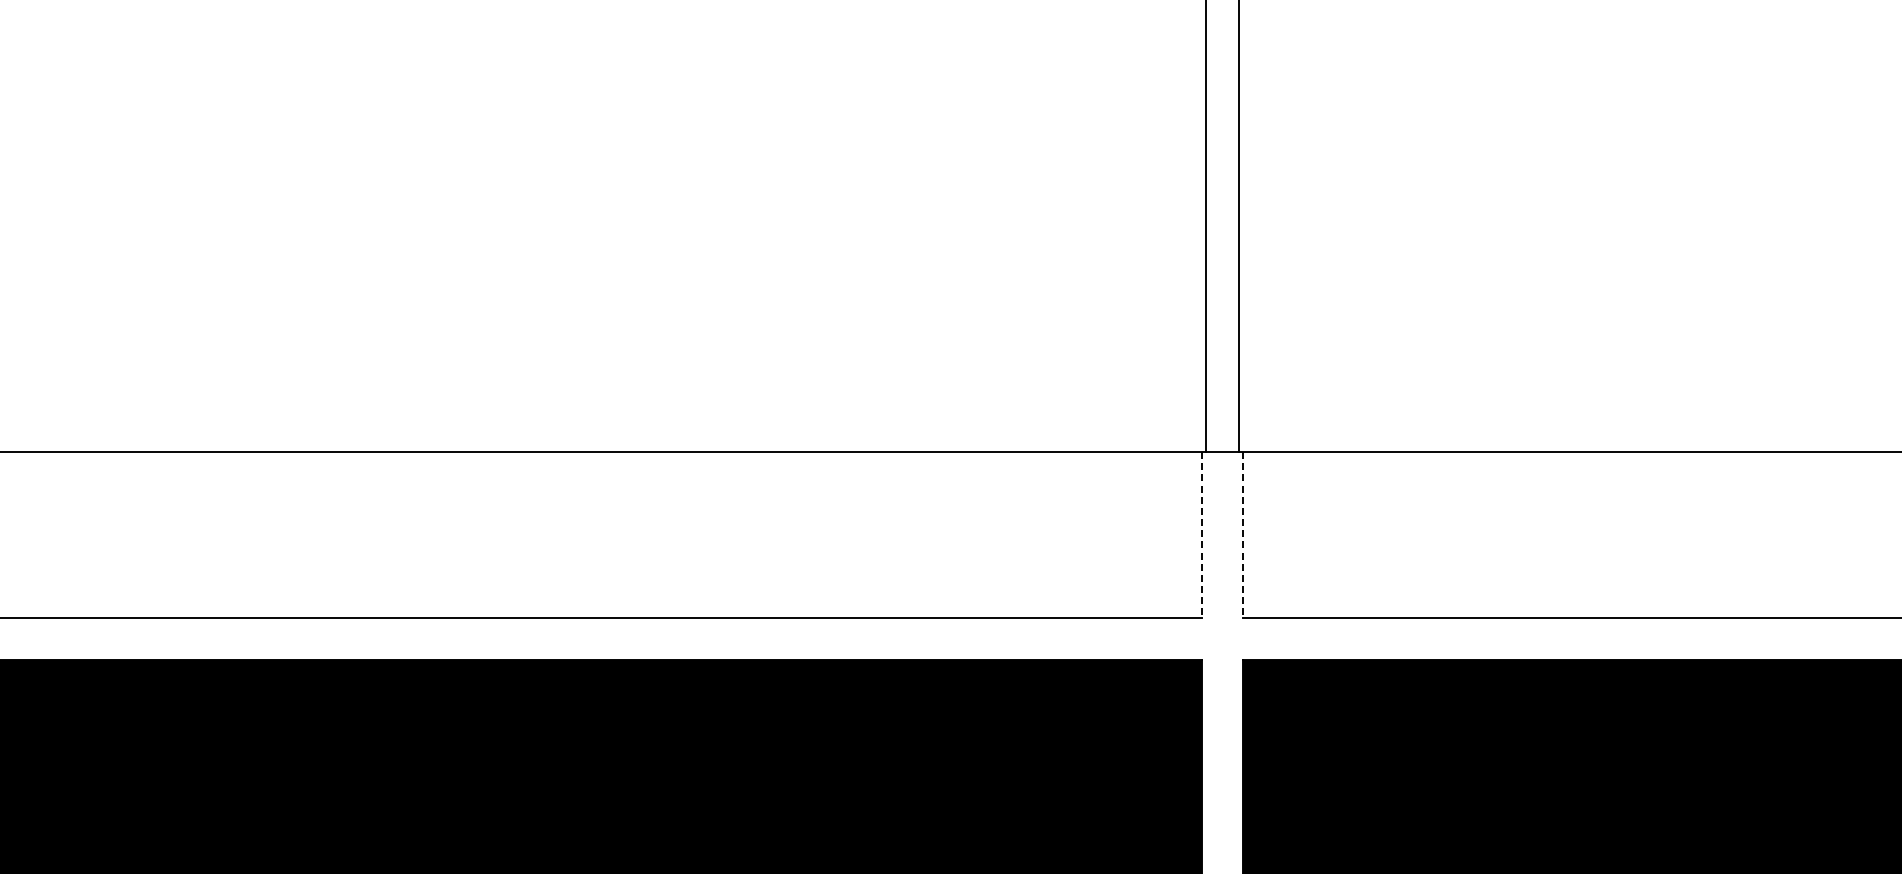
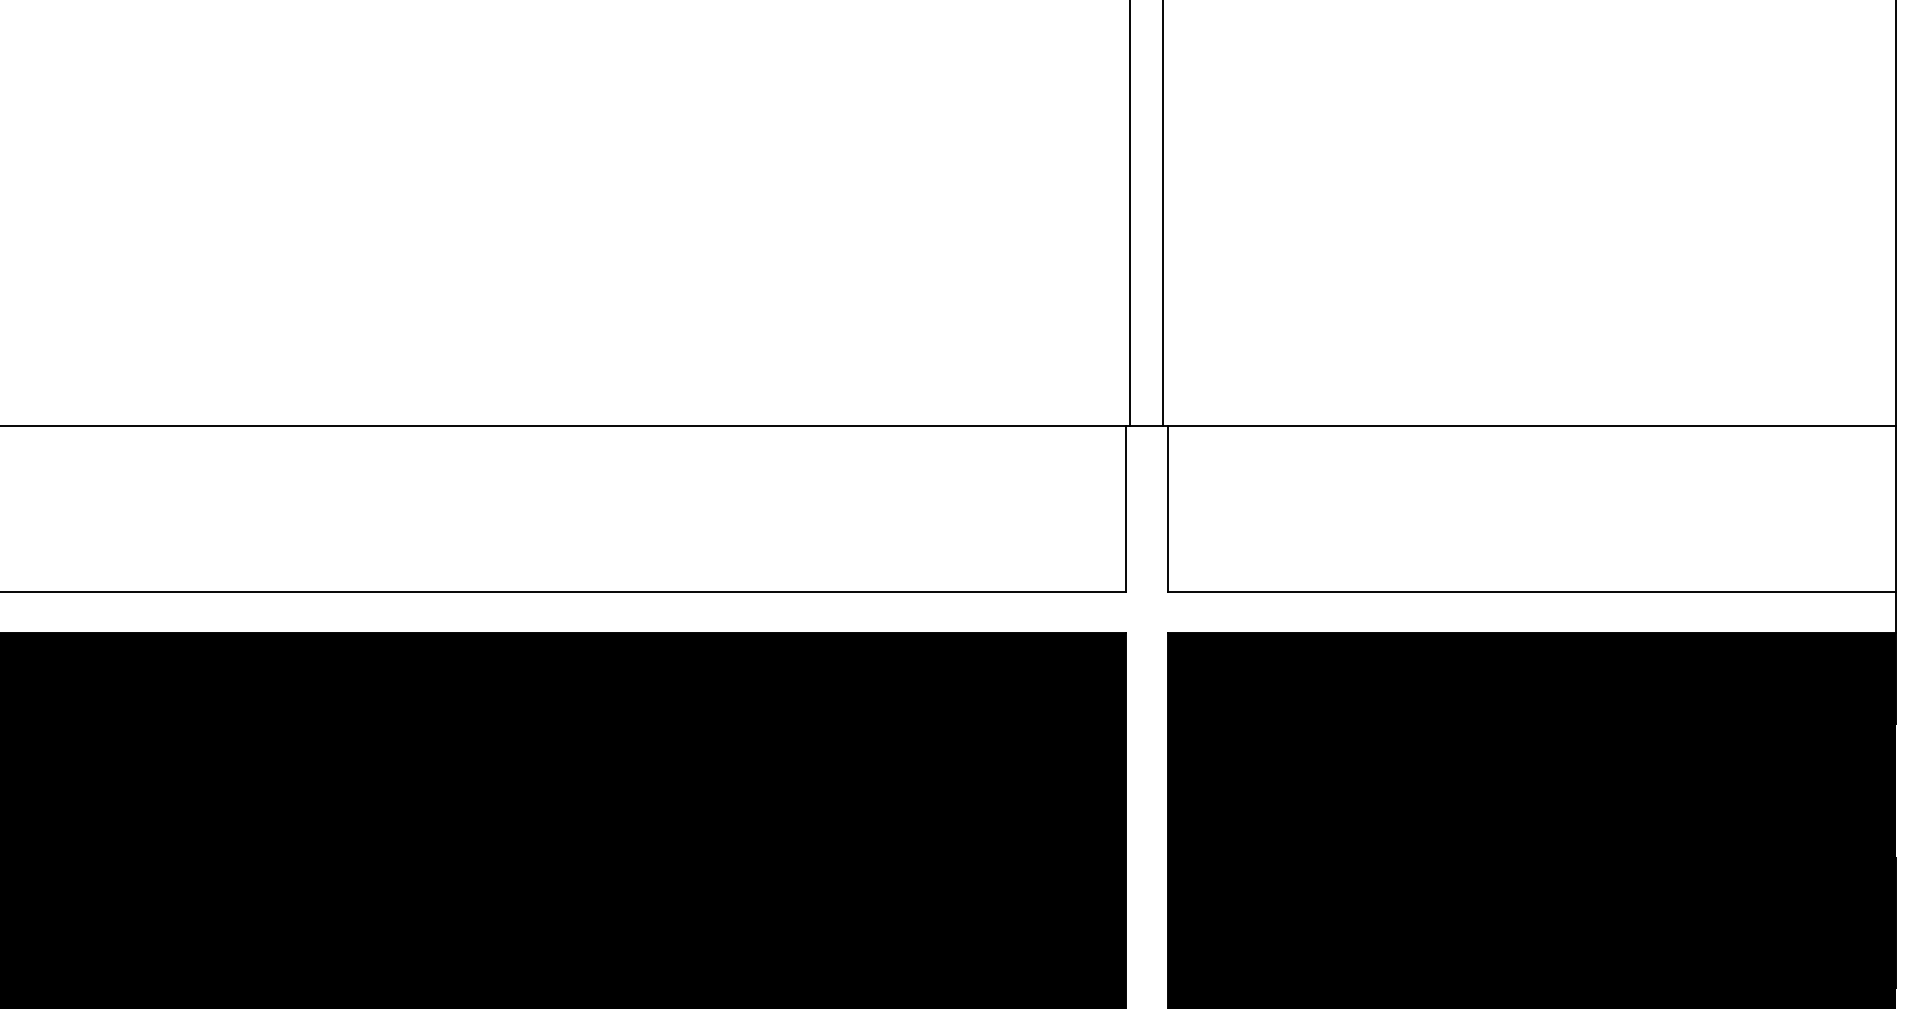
line: (1202, 536) -> (1126, 509), dashed -> solid
line: (1243, 536) -> (1167, 509), dashed -> solid

